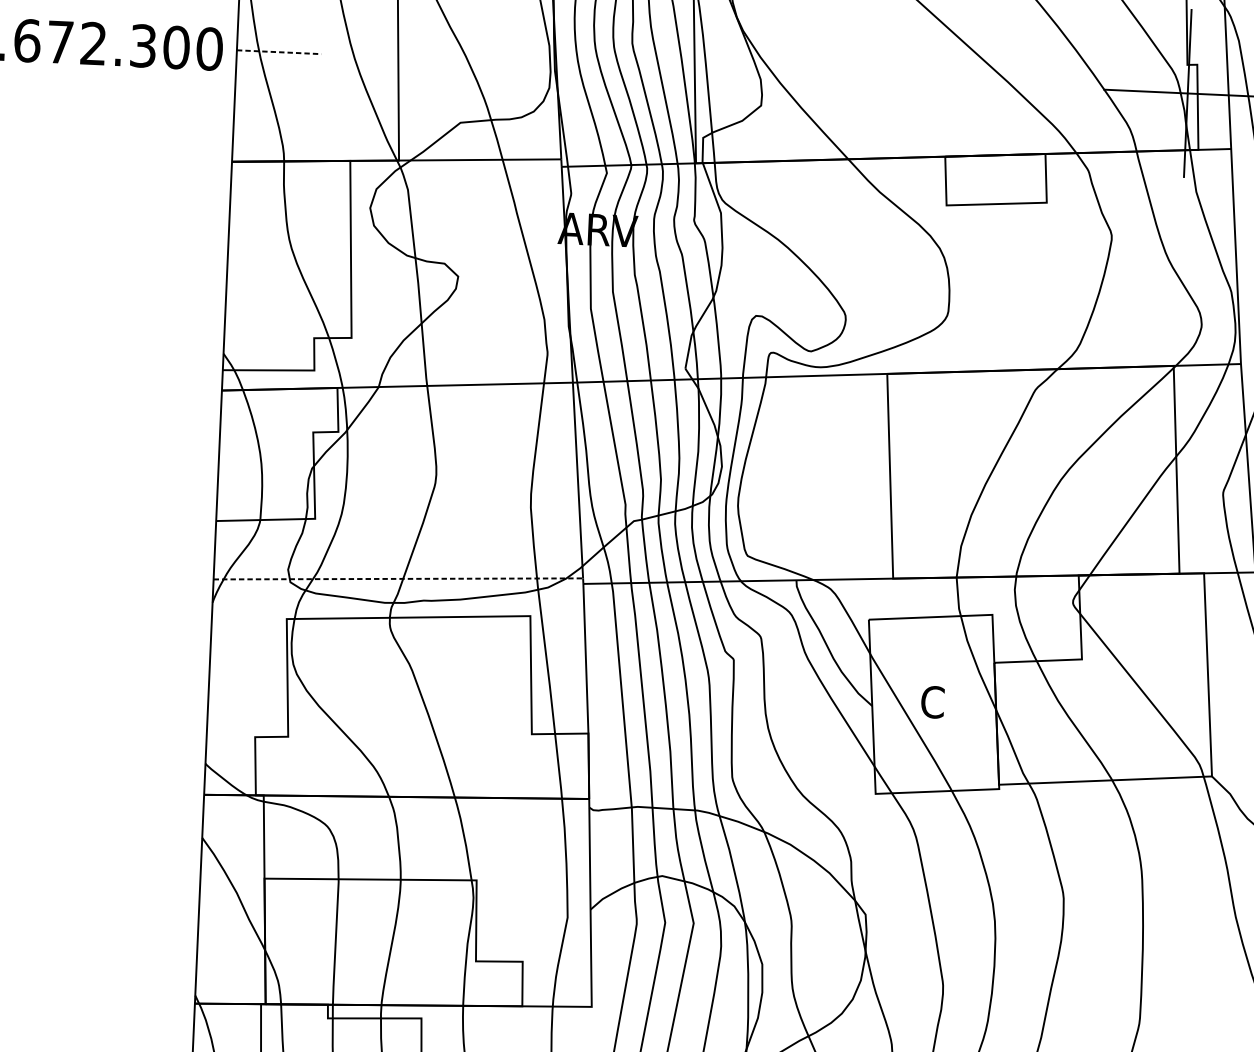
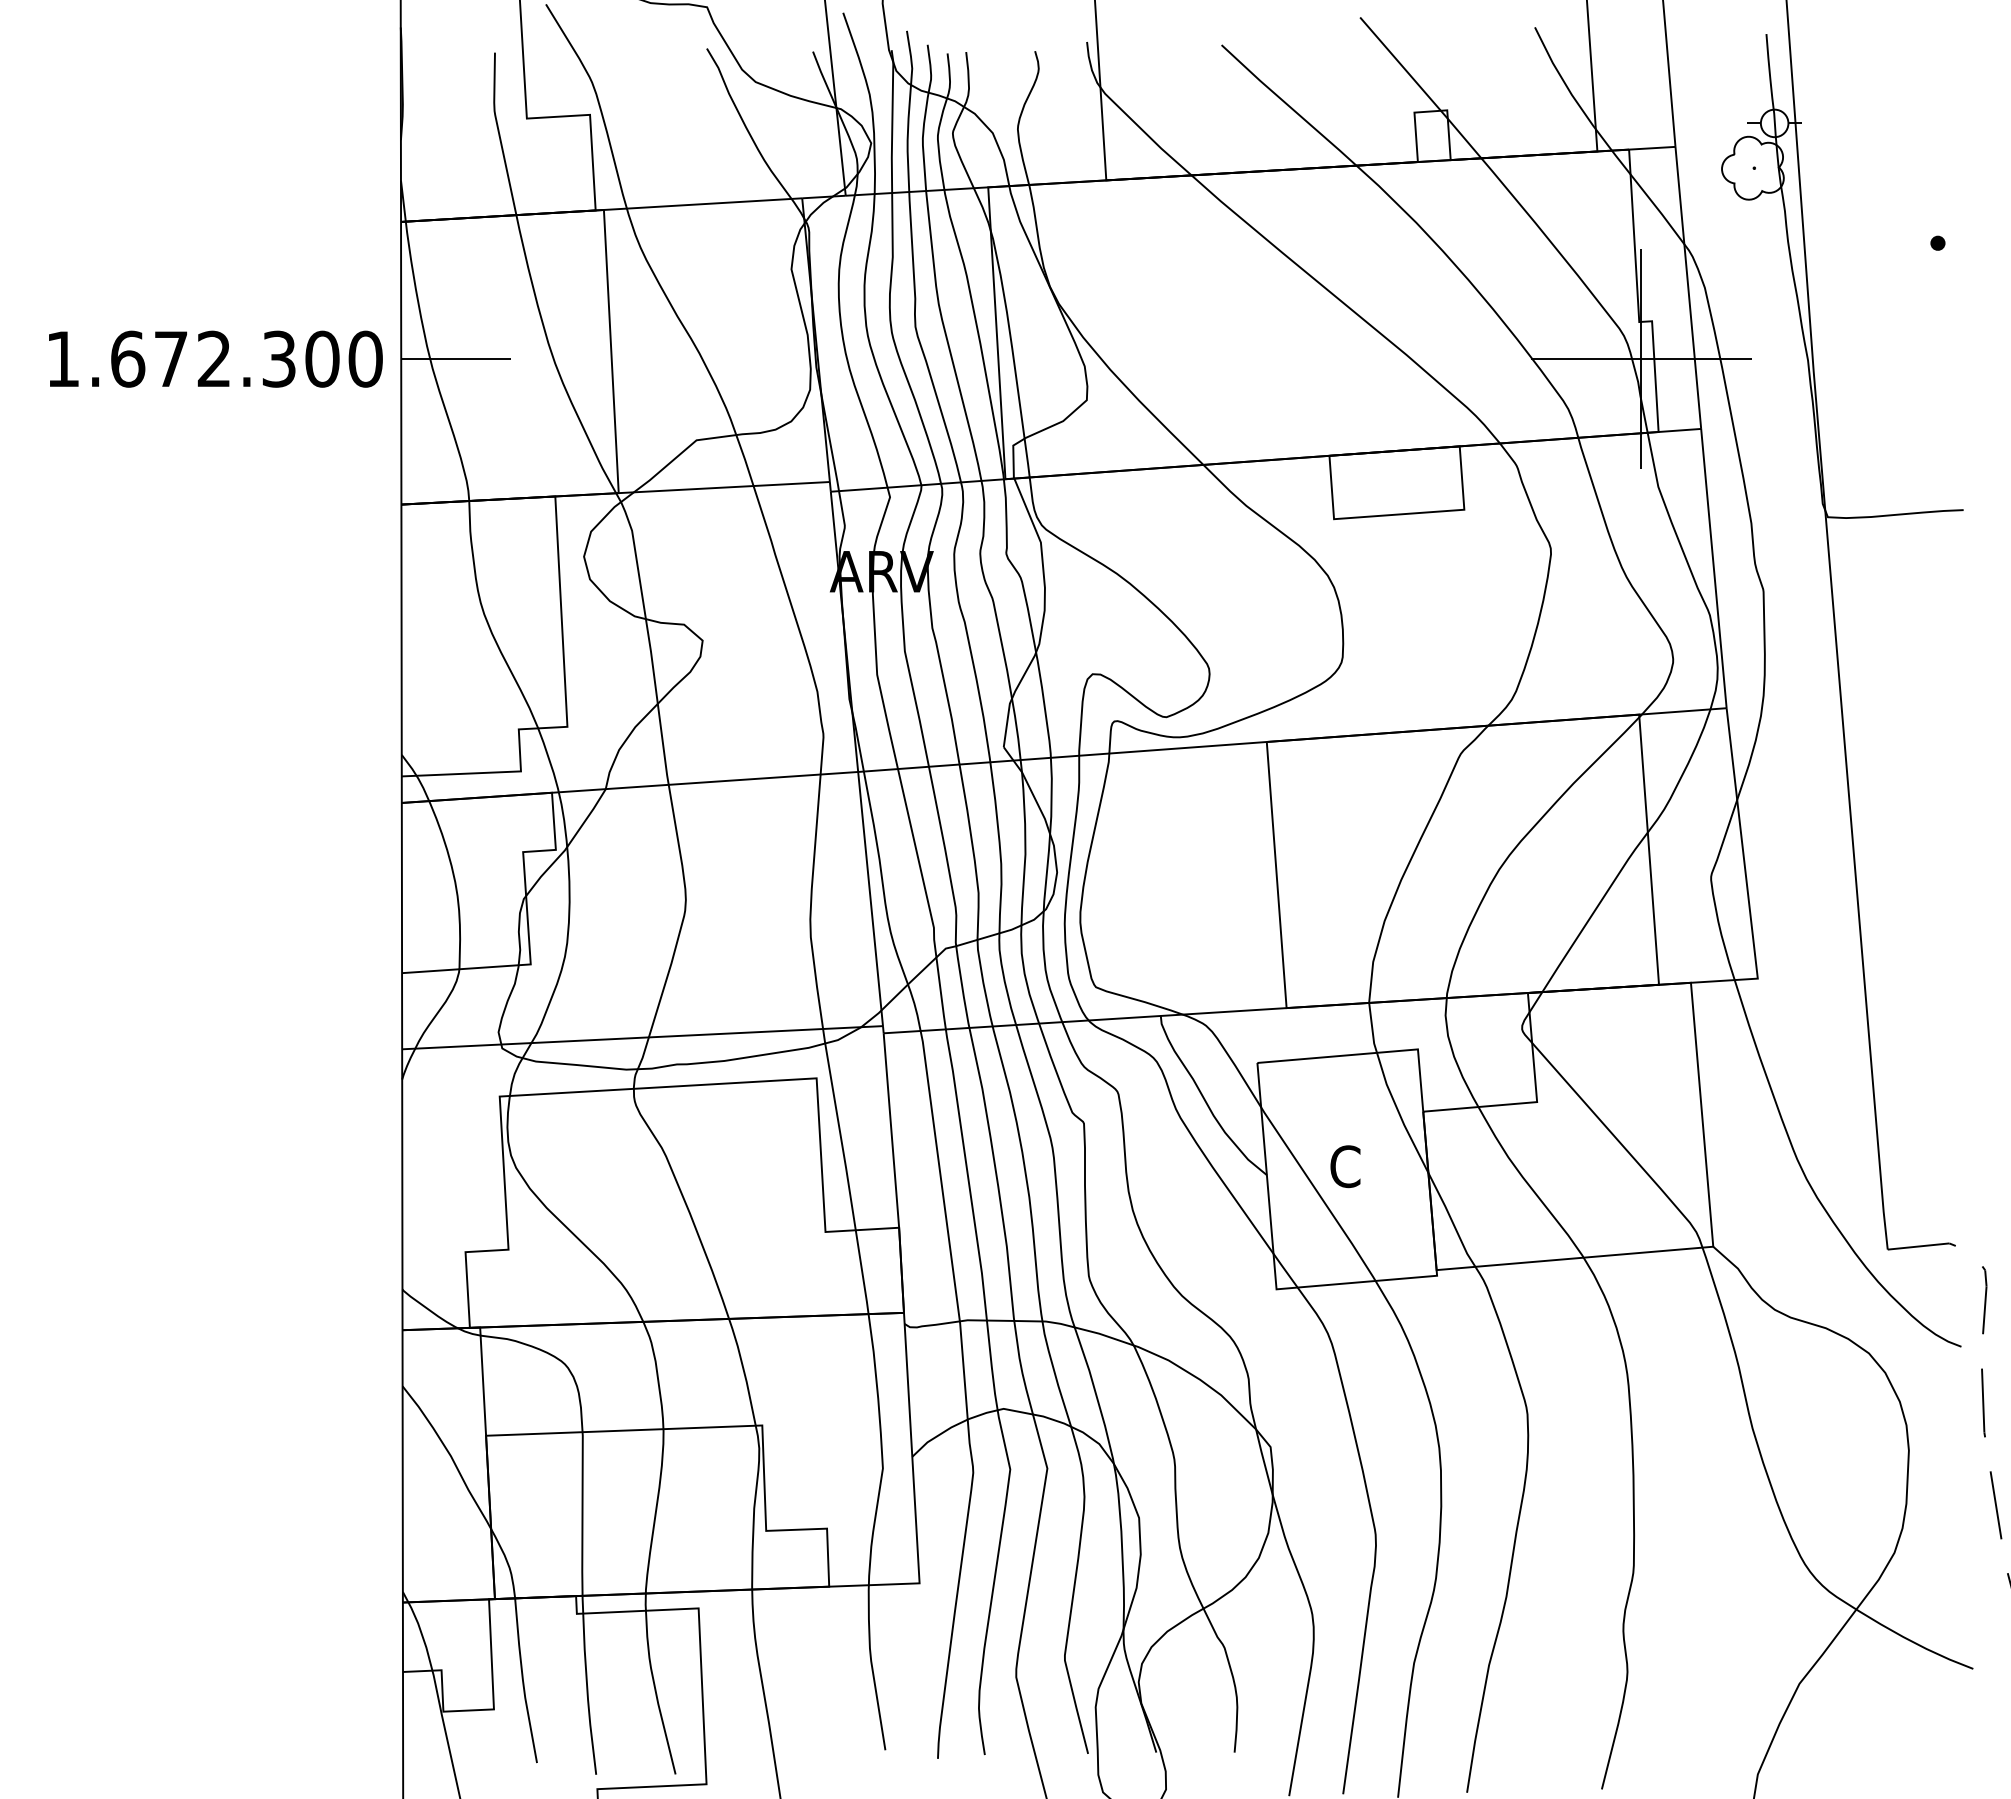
line: (279, 52) -> (456, 359), dashed -> solid
line: (398, 578) -> (642, 1037), dashed -> solid

